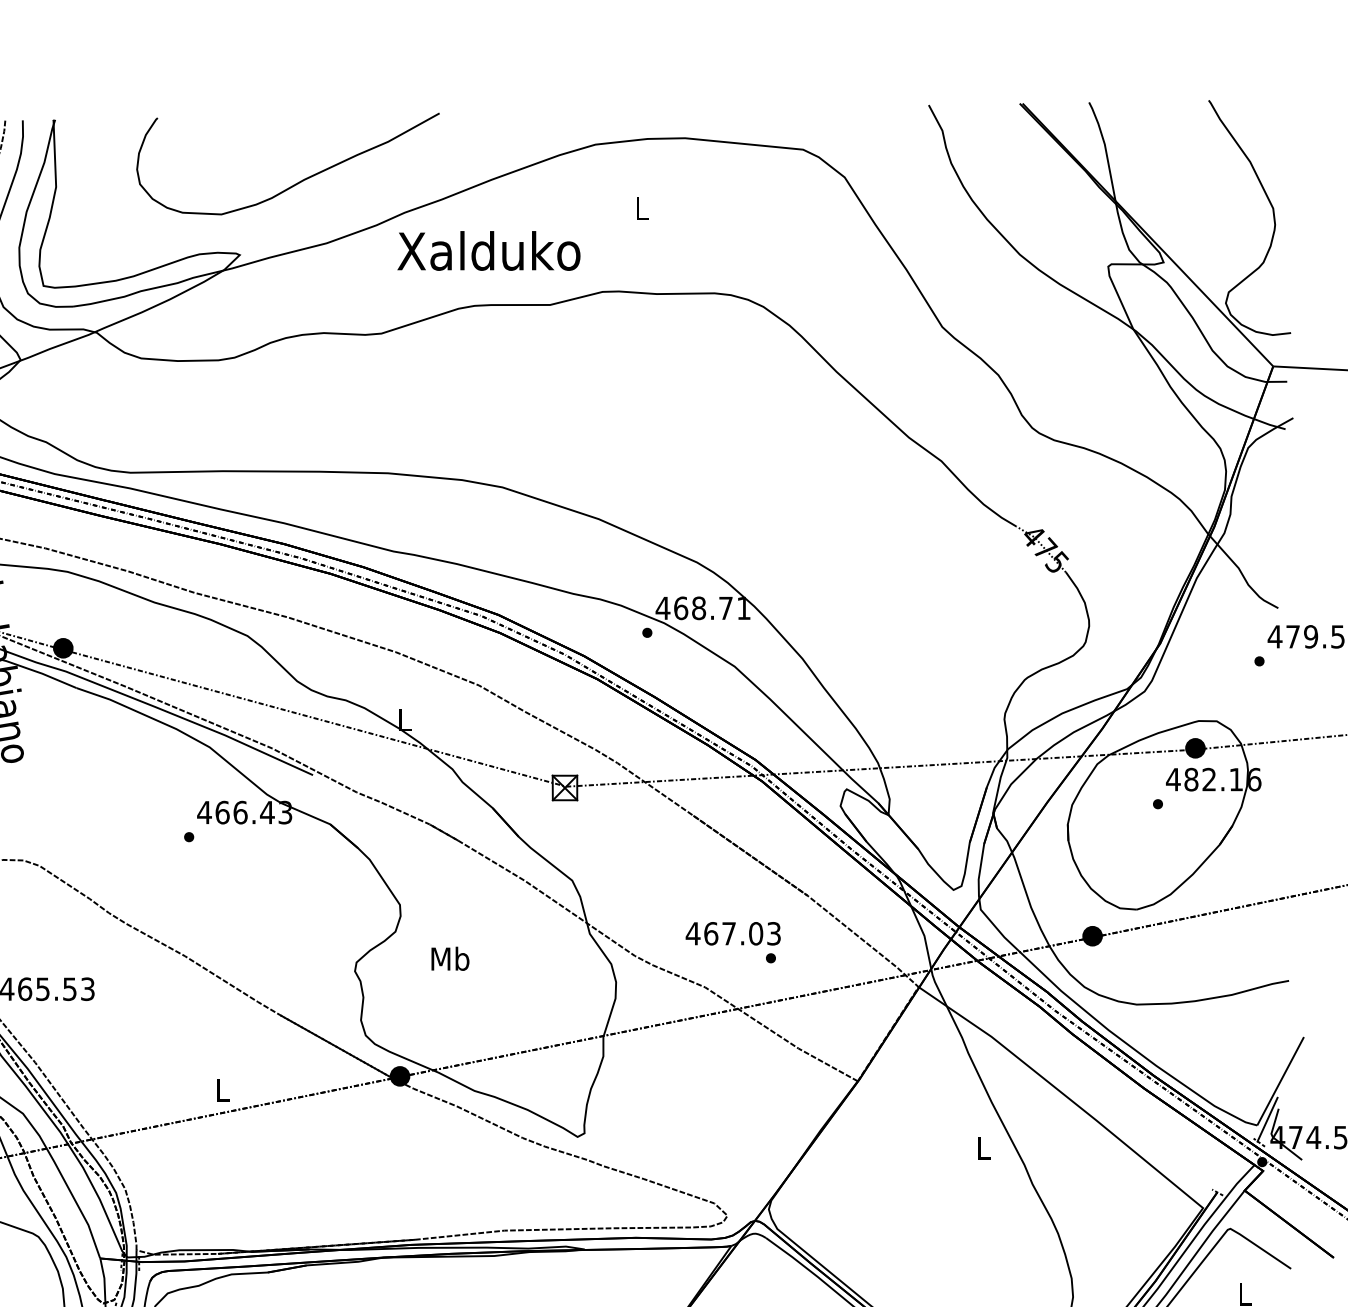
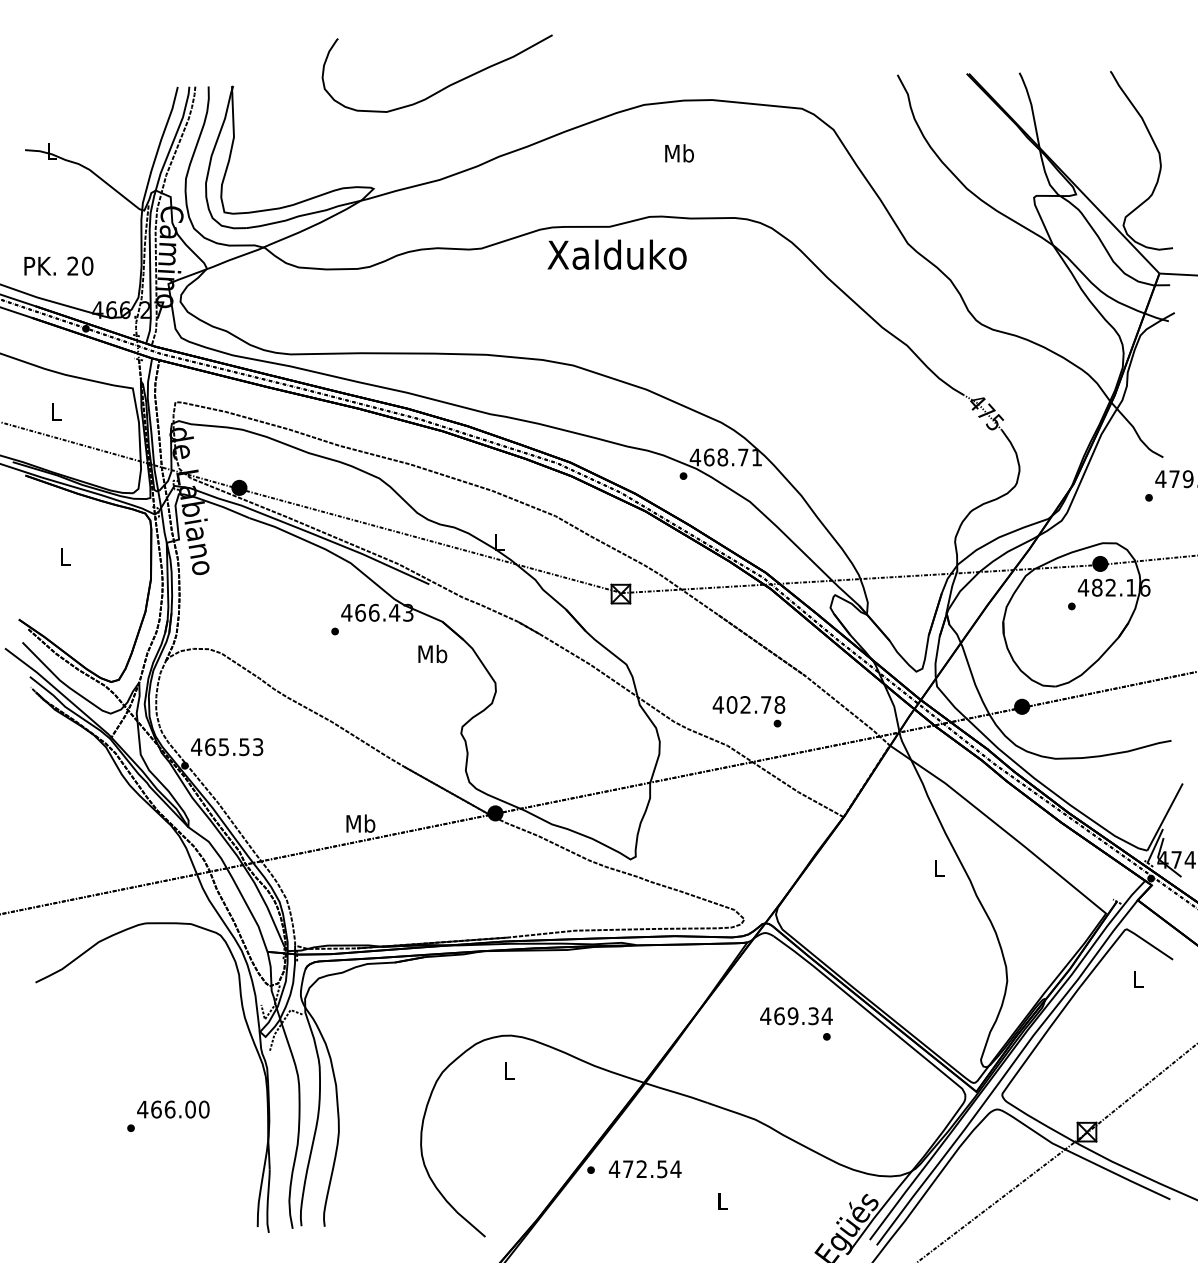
curve: (297, 182) -> (444, 87), moved
text: (642, 208) -> (679, 153), L -> Mb
text: (488, 250) -> (616, 254), moved
text: (741, 933) -> (755, 704), 467.03 -> 402.78
text: (450, 958) -> (432, 653), moved
text: (222, 1089) -> (360, 823), L -> Mb

